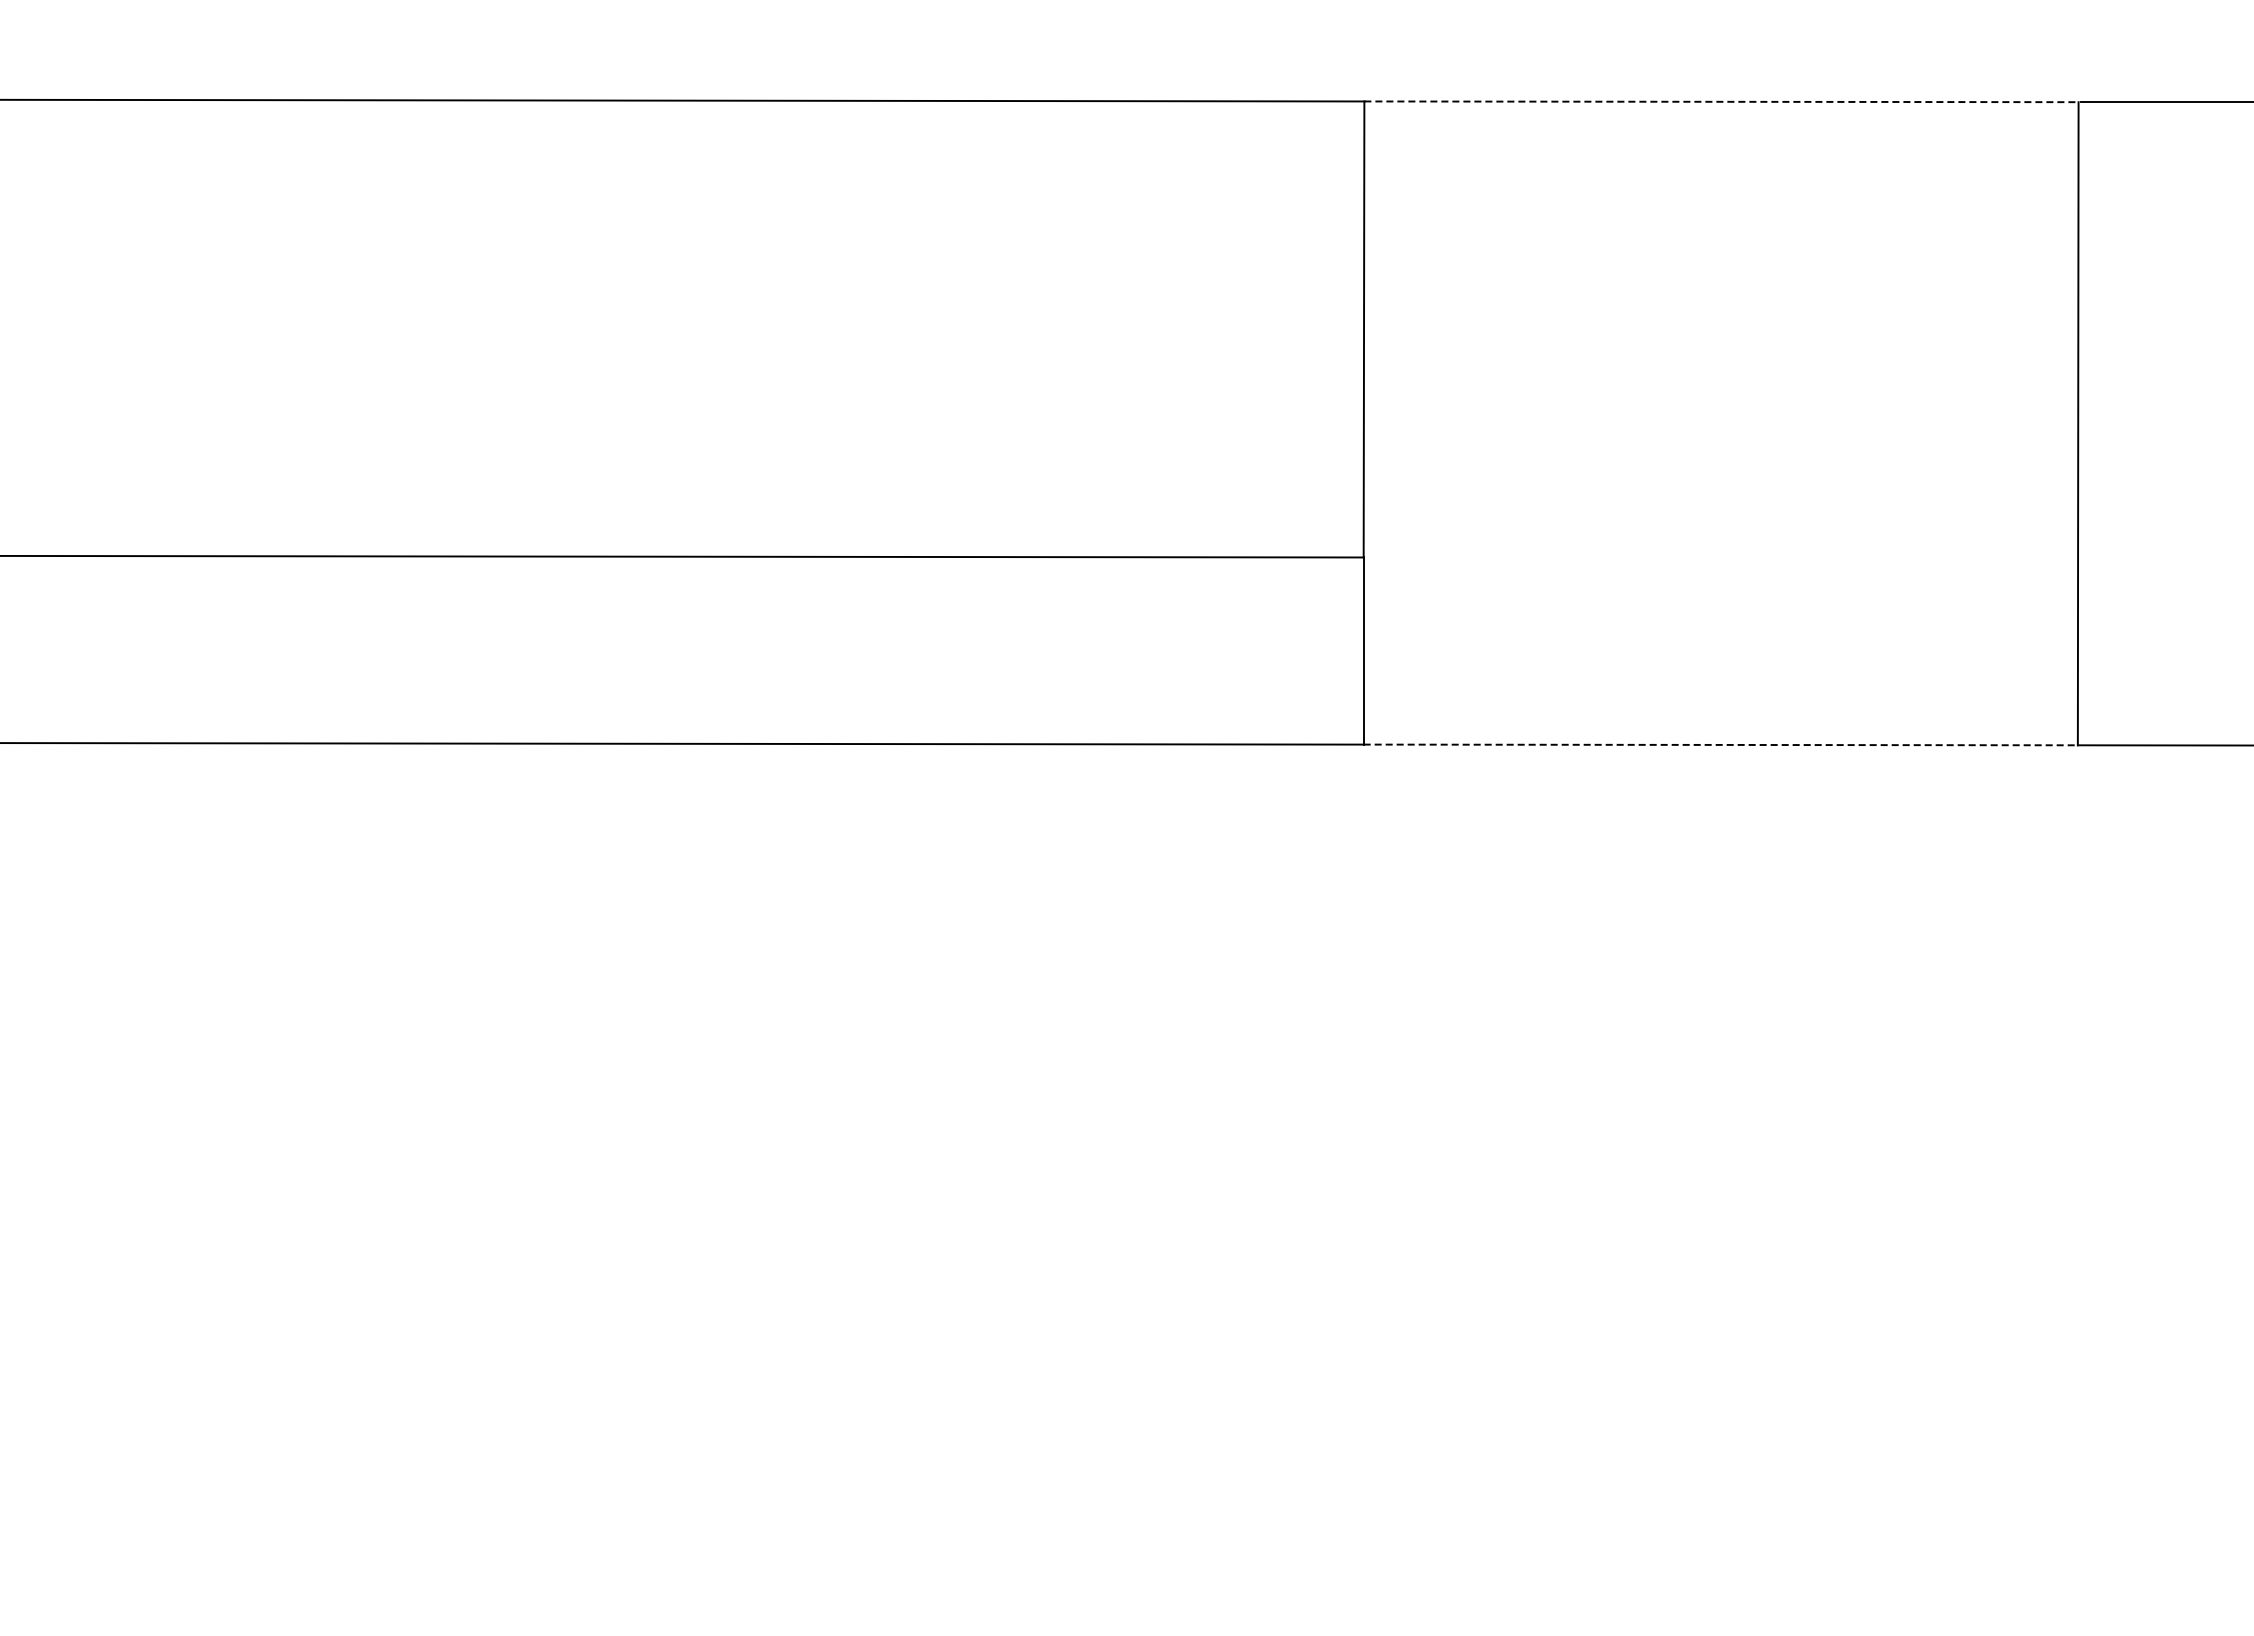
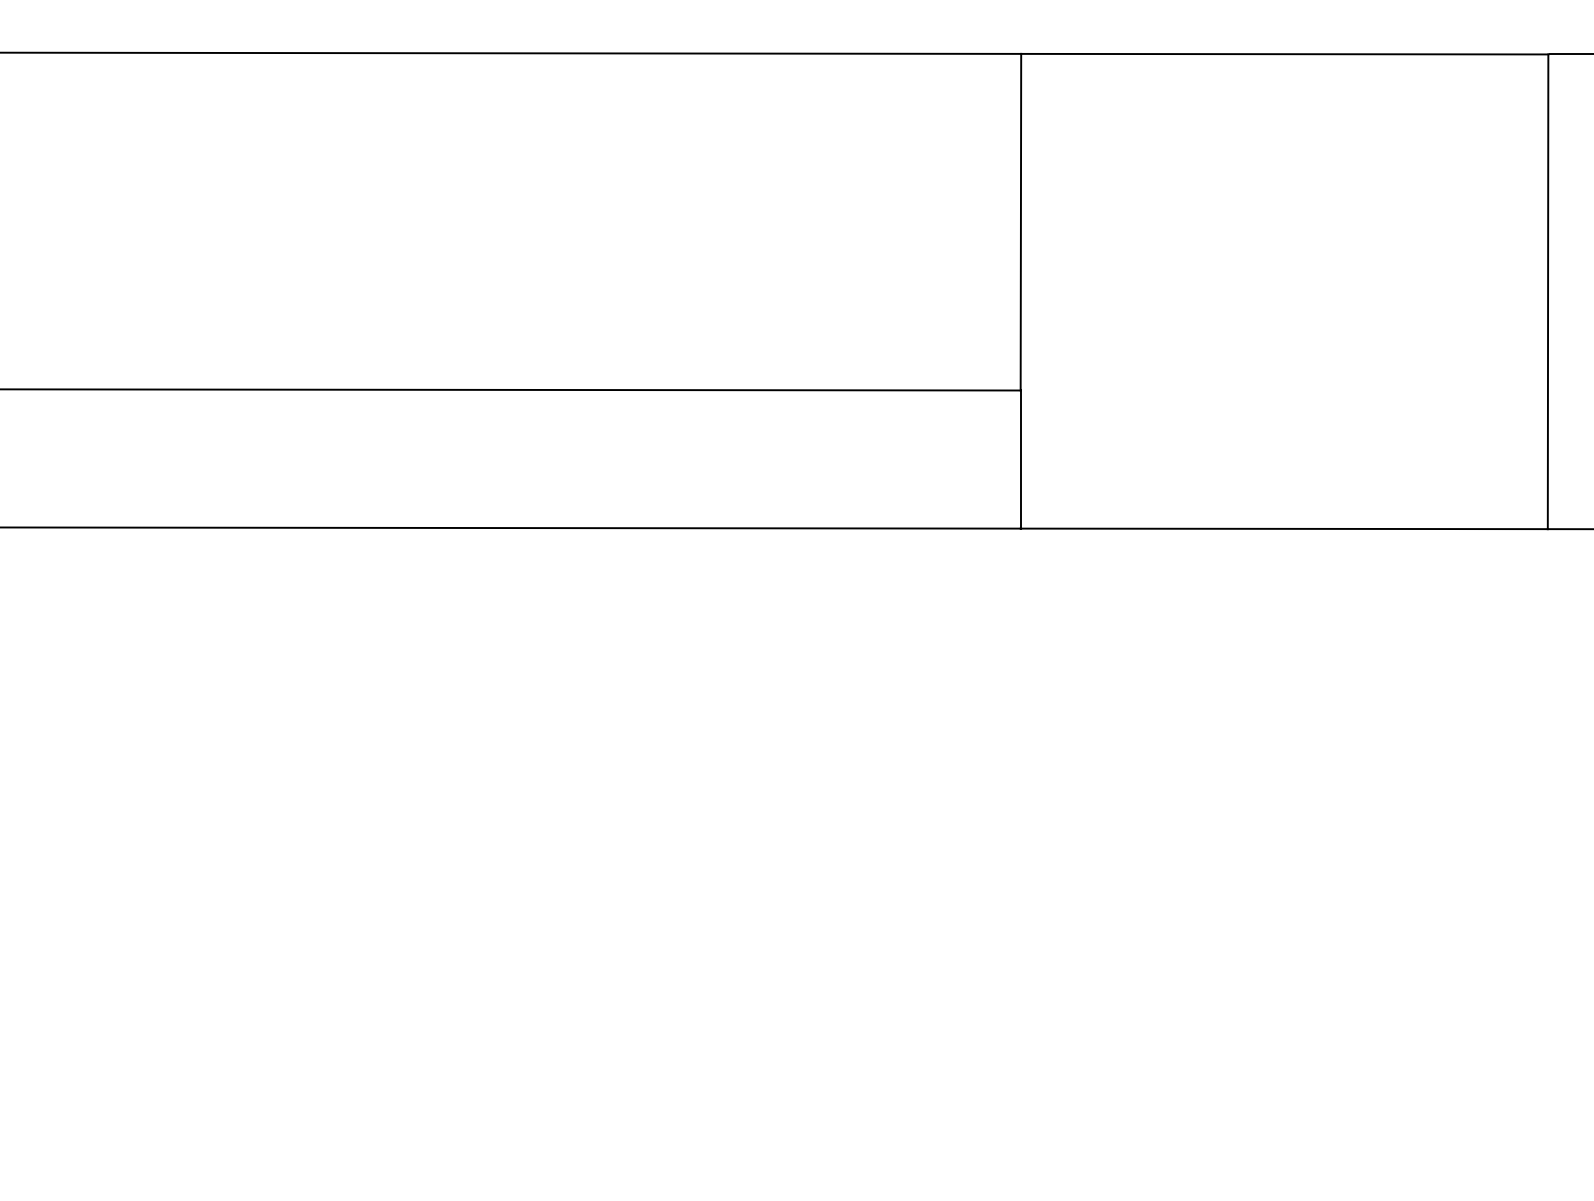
line: (1721, 101) -> (1284, 53), dashed -> solid
line: (1721, 744) -> (1284, 528), dashed -> solid

